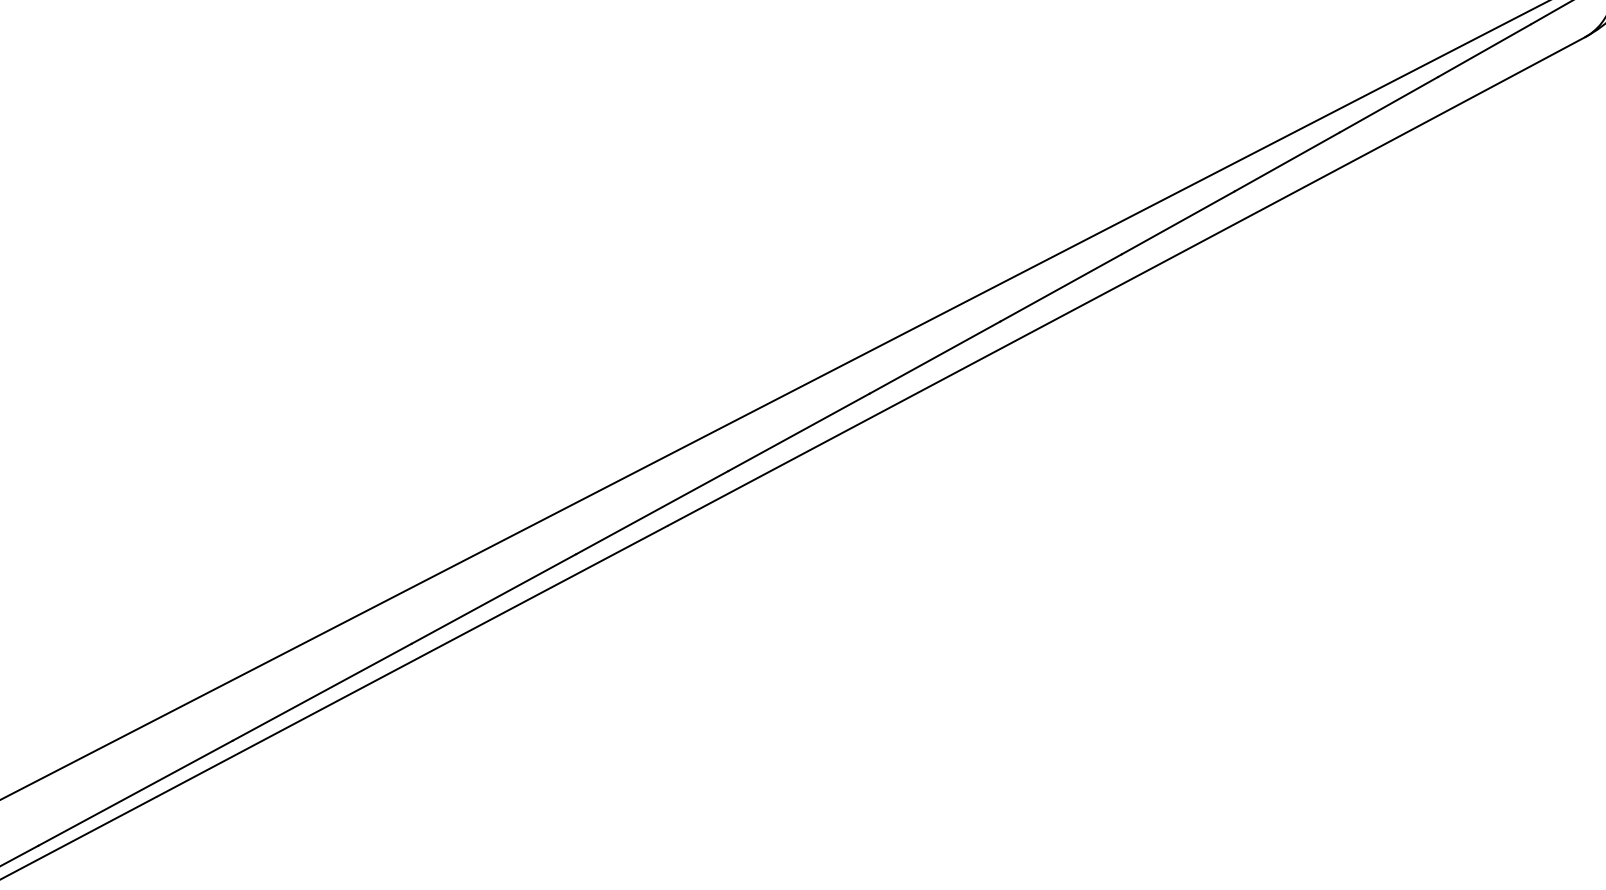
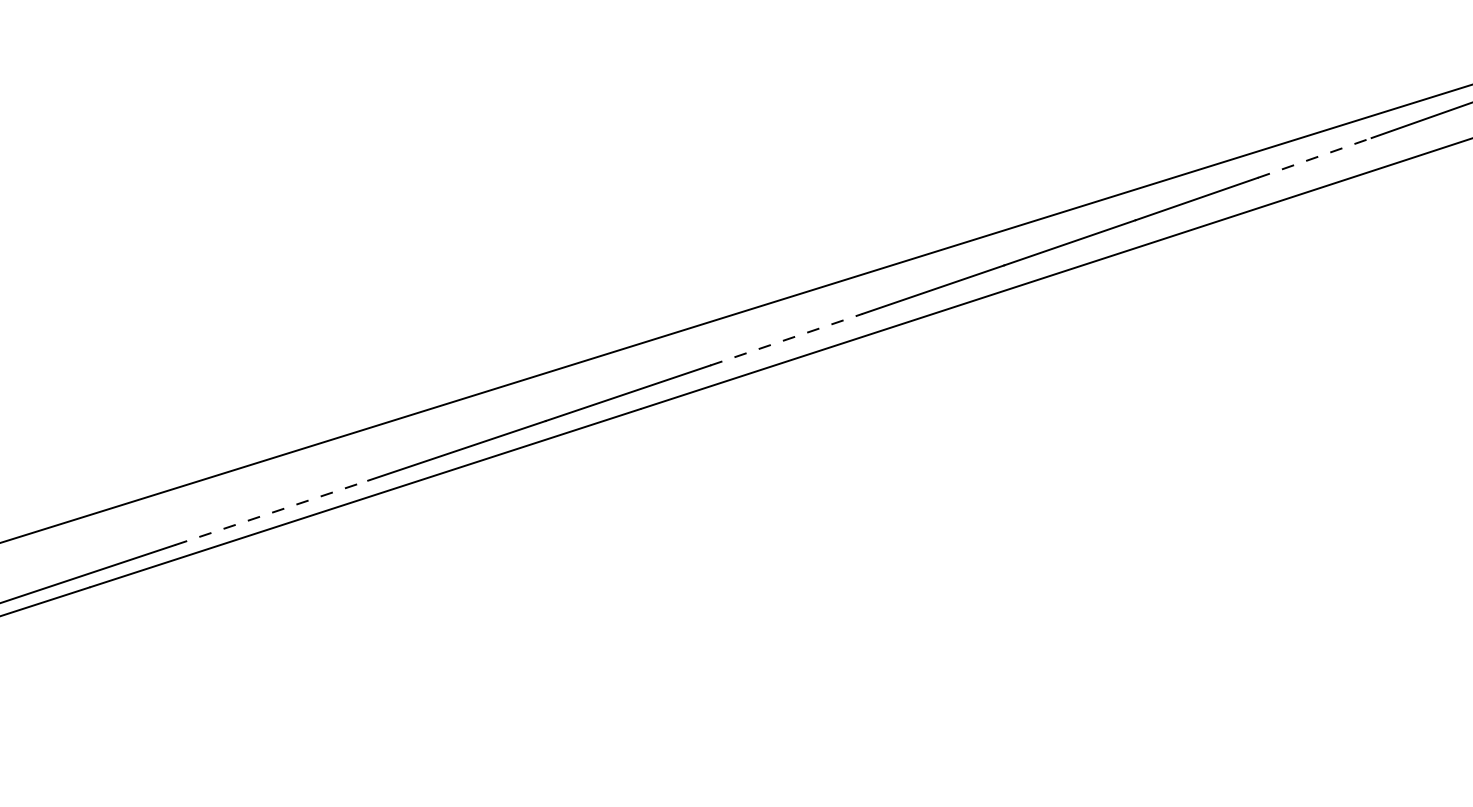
line: (1287, 161) -> (1314, 157), solid -> dashed
line: (799, 432) -> (787, 339), solid -> dashed
line: (322, 692) -> (271, 513), solid -> dashed

